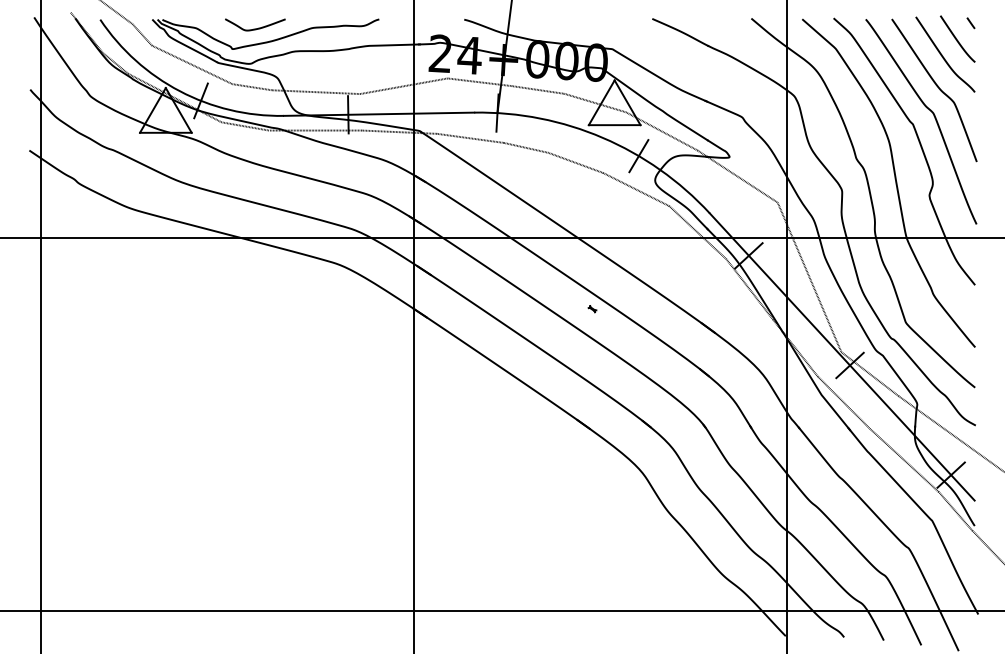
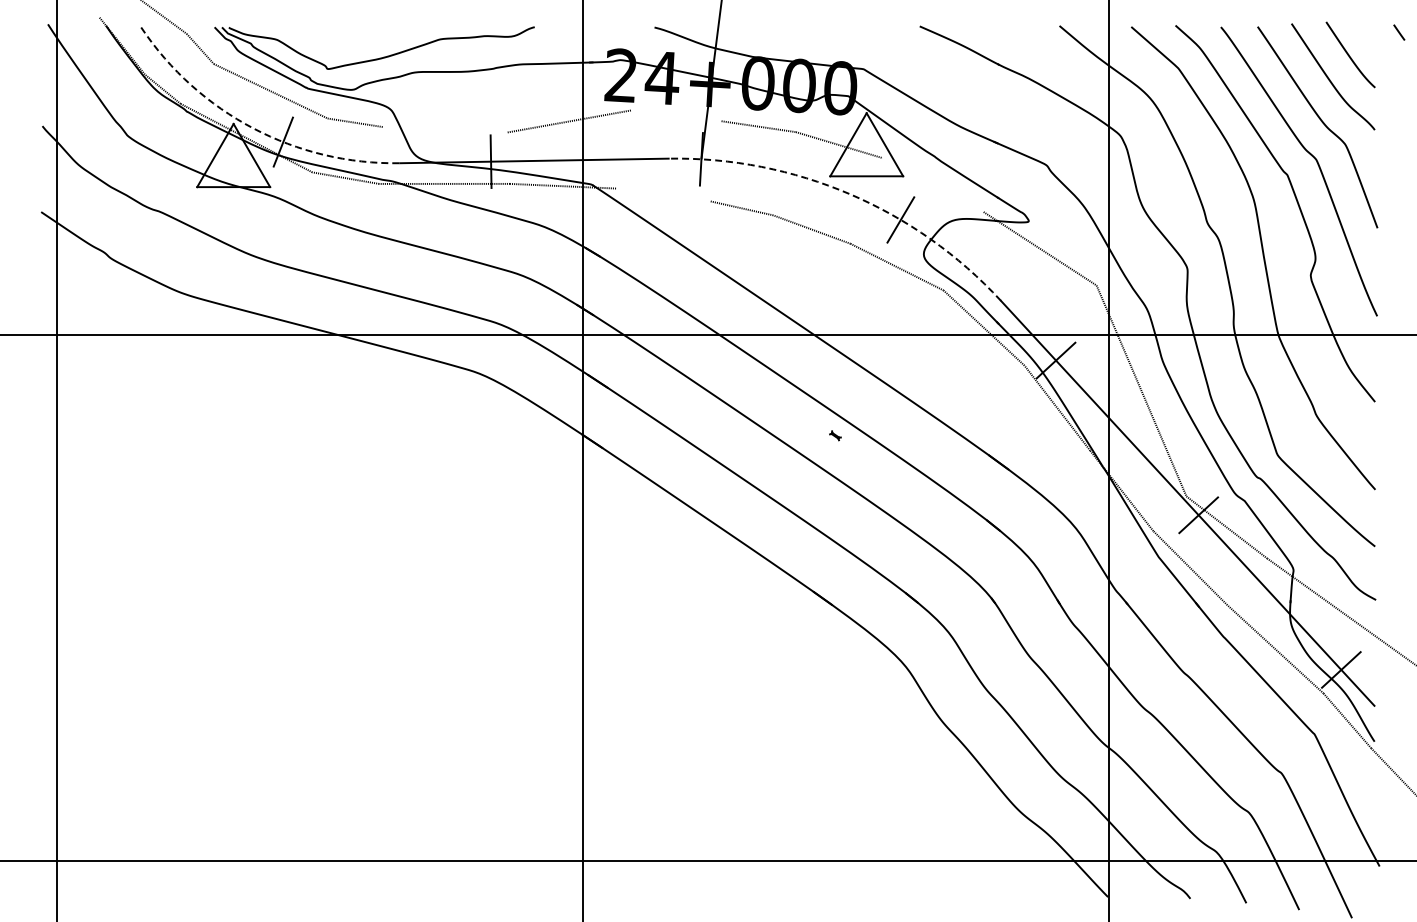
line: (971, 23) -> (1399, 32), moved
curve: (257, 28) -> (362, 39), removed
line: (479, 82) -> (676, 115), removed
arc: (179, 91) -> (253, 128), solid -> dashed
line: (316, 91) -> (445, 129), removed
line: (661, 131) -> (932, 185), removed
line: (470, 138) -> (663, 194), removed
arc: (603, 138) -> (850, 194), solid -> dashed

